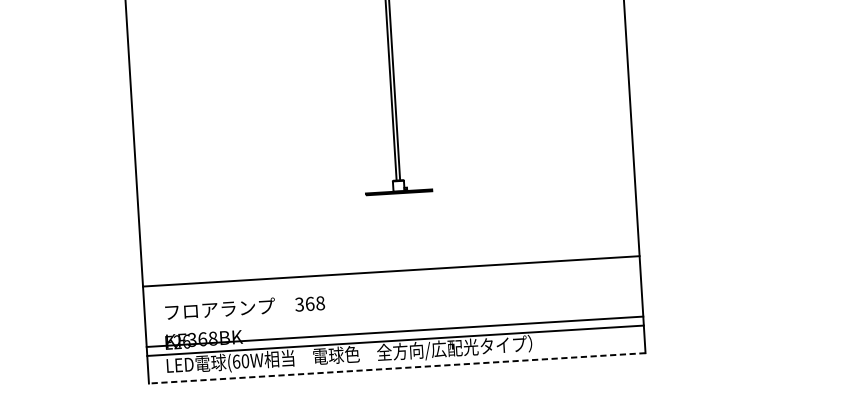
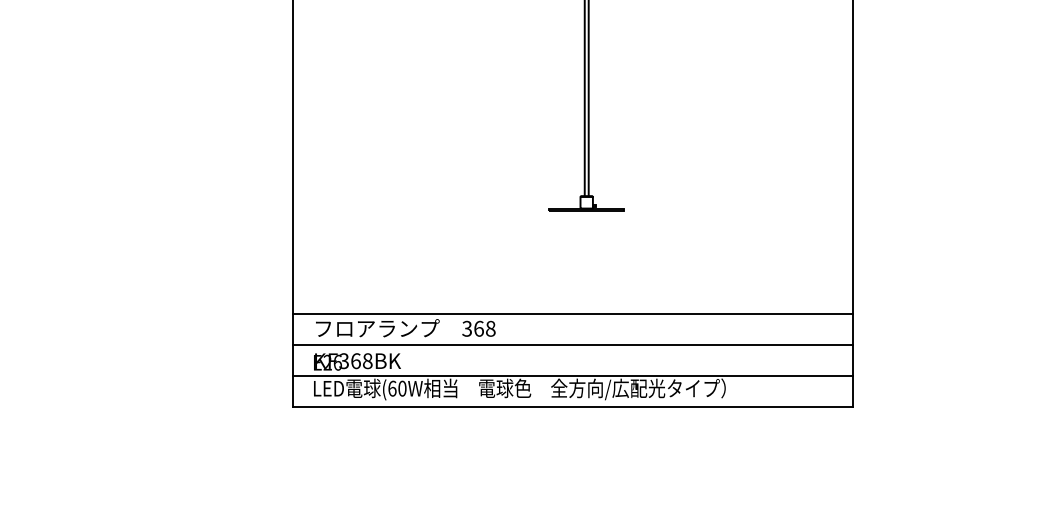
line: (391, 271) -> (572, 313), moved
line: (394, 331) -> (572, 344), moved
line: (397, 368) -> (572, 407), dashed -> solid

